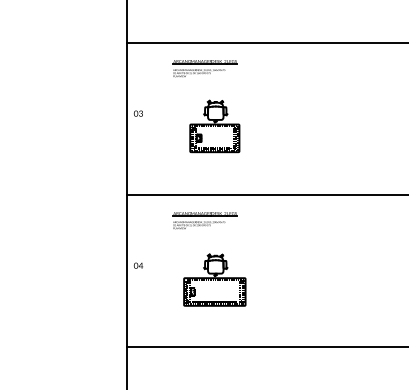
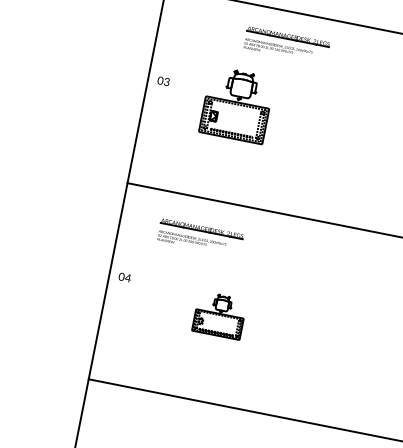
part: (204, 68) -> (286, 45), moved
part: (214, 126) -> (236, 104), moved
part: (204, 220) -> (199, 237), moved
part: (214, 279) -> (219, 314), size x0.6

